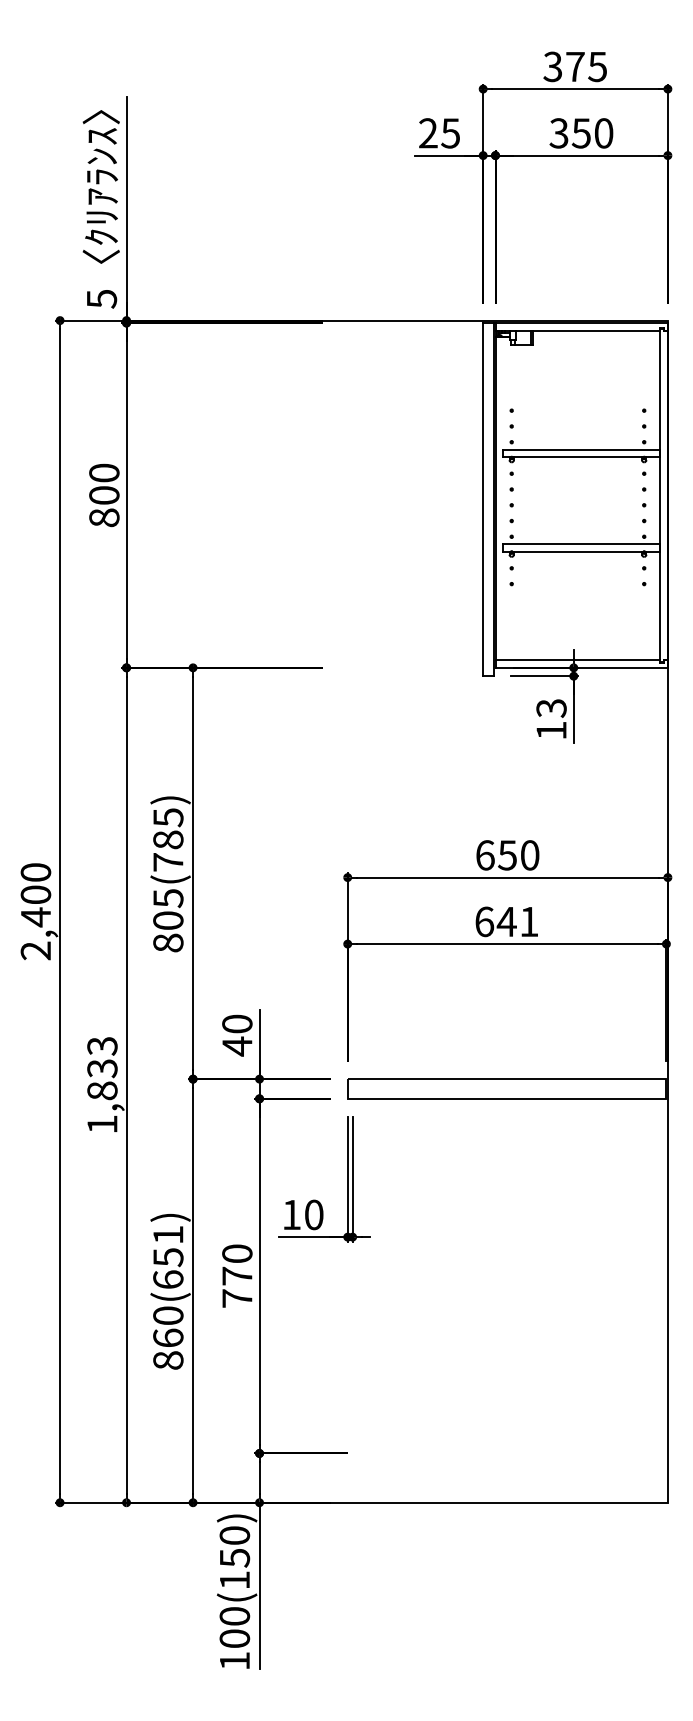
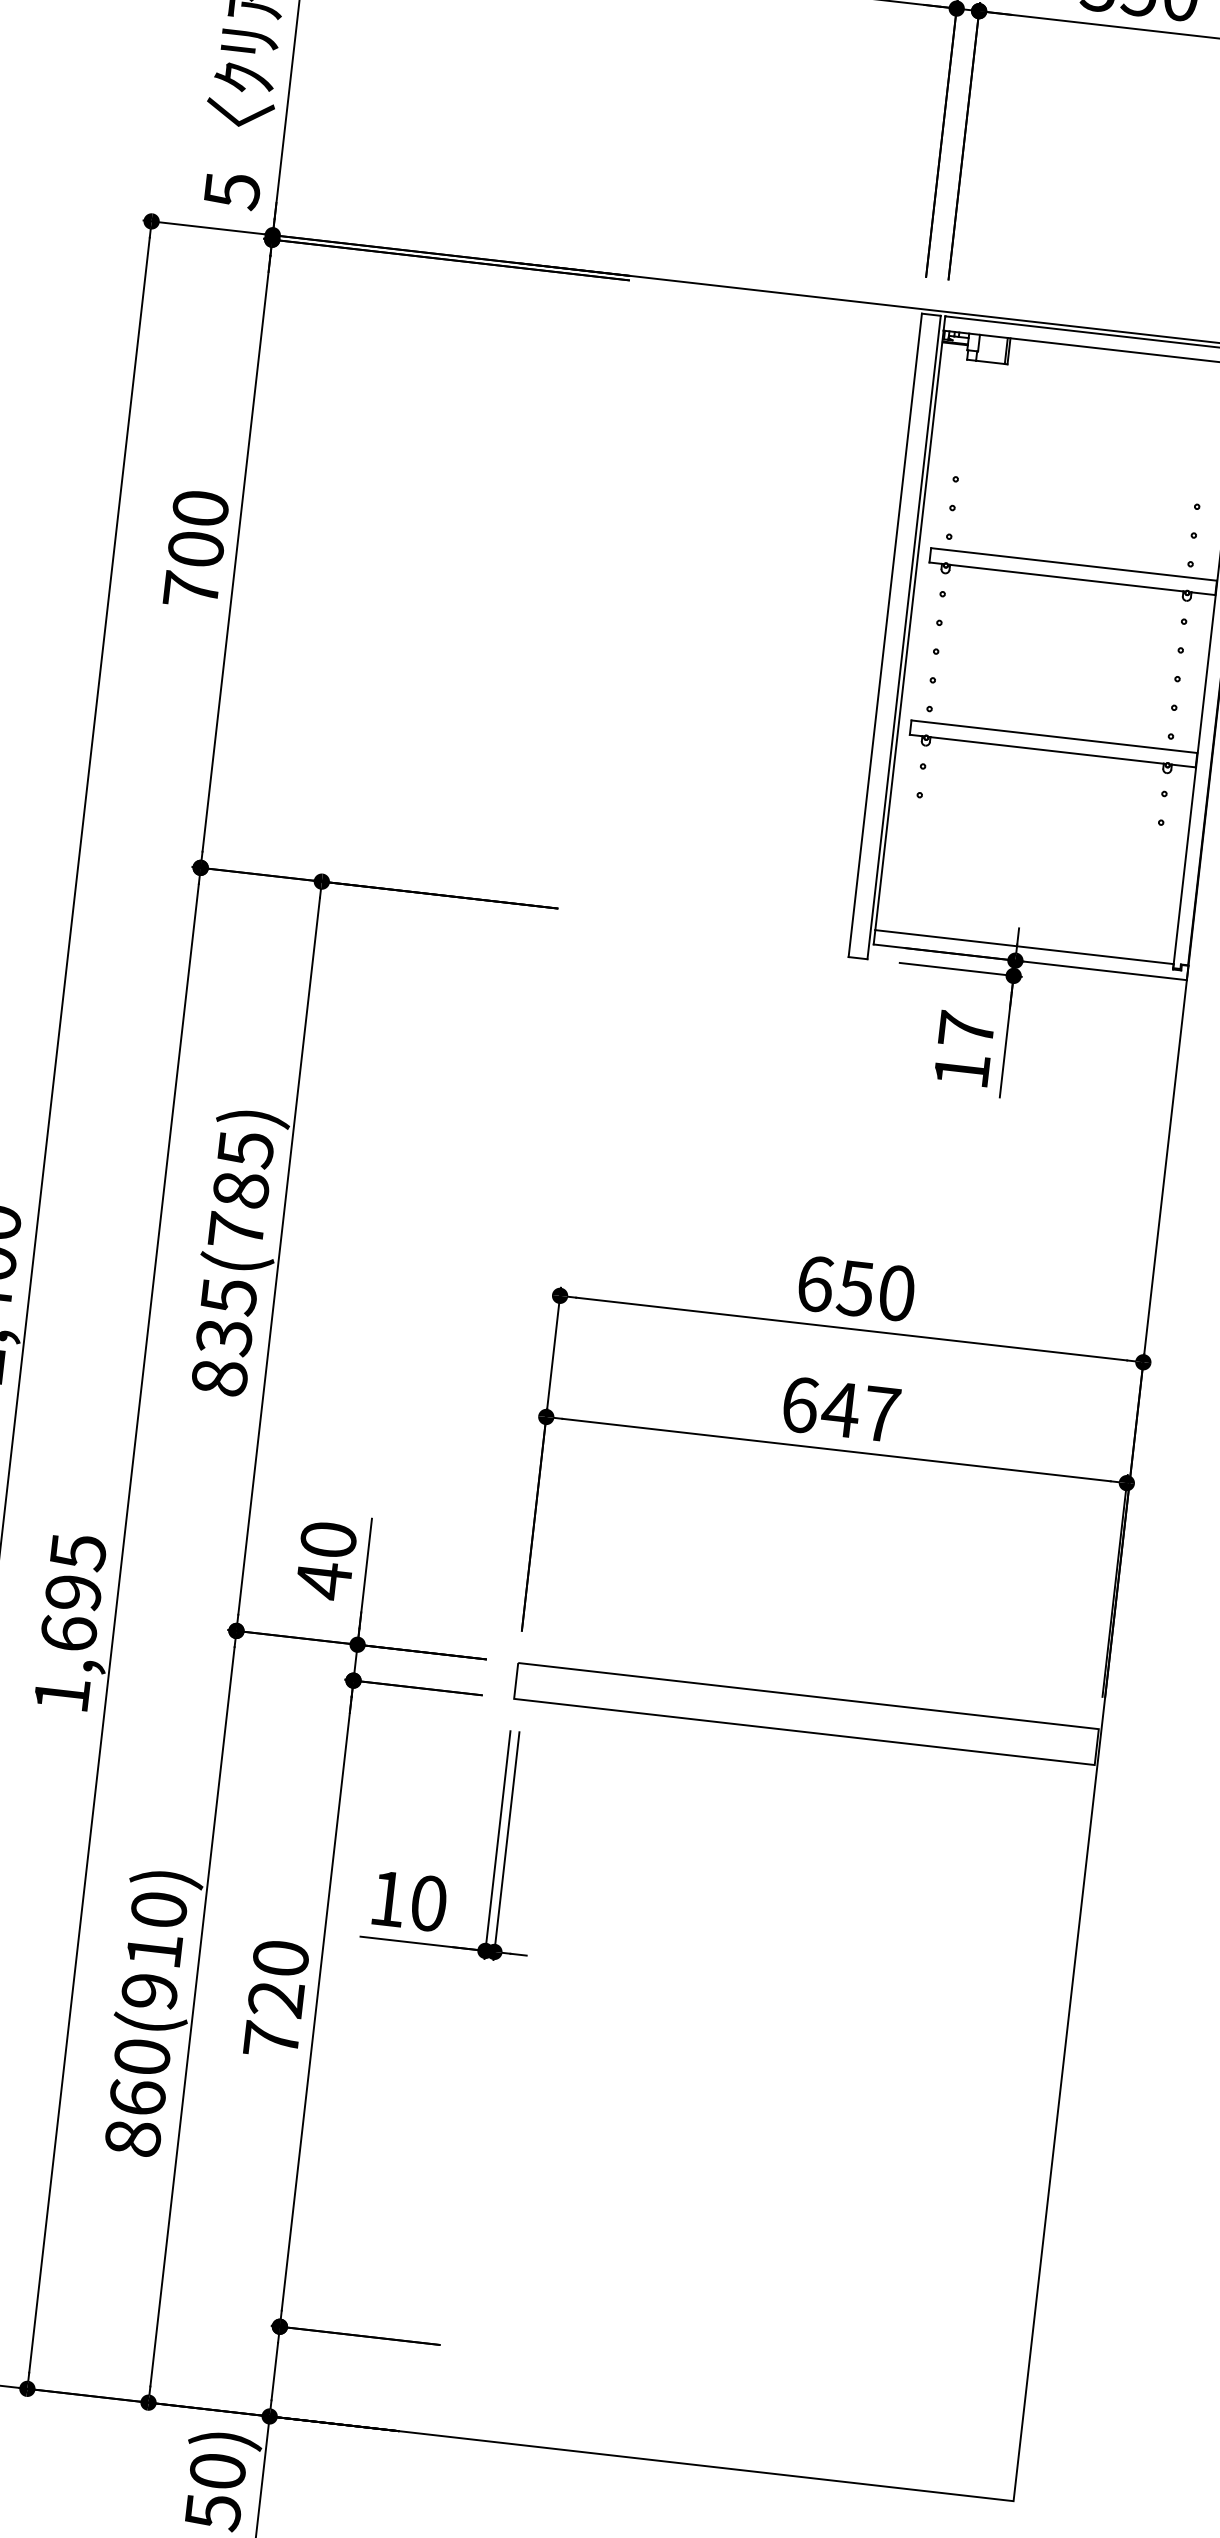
text: (104, 517) -> (191, 589), 800 -> 700
text: (551, 708) -> (966, 1030), 13 -> 17
text: (168, 920) -> (224, 1336), 805(785) -> 835(785)
text: (529, 921) -> (882, 1413), 641 -> 647
text: (102, 1068) -> (73, 1592), 1,833 -> 1,695
text: (168, 1257) -> (154, 1950), 860(651) -> 860(910)
text: (237, 1275) -> (276, 1997), 770 -> 720

